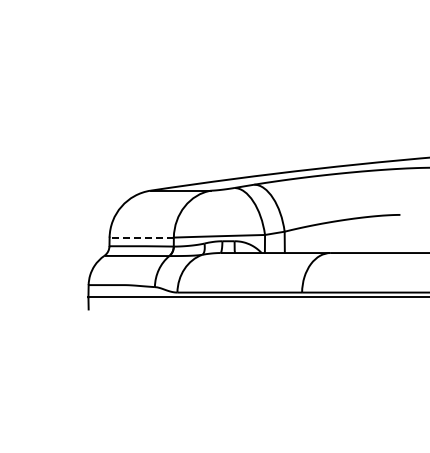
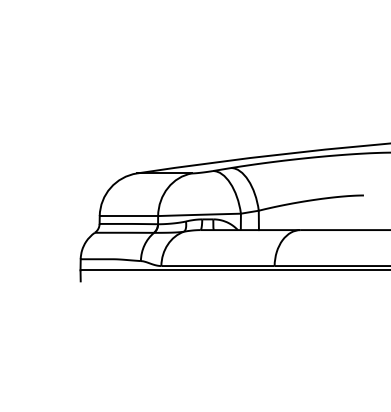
line: (141, 237) -> (128, 215), dashed -> solid

